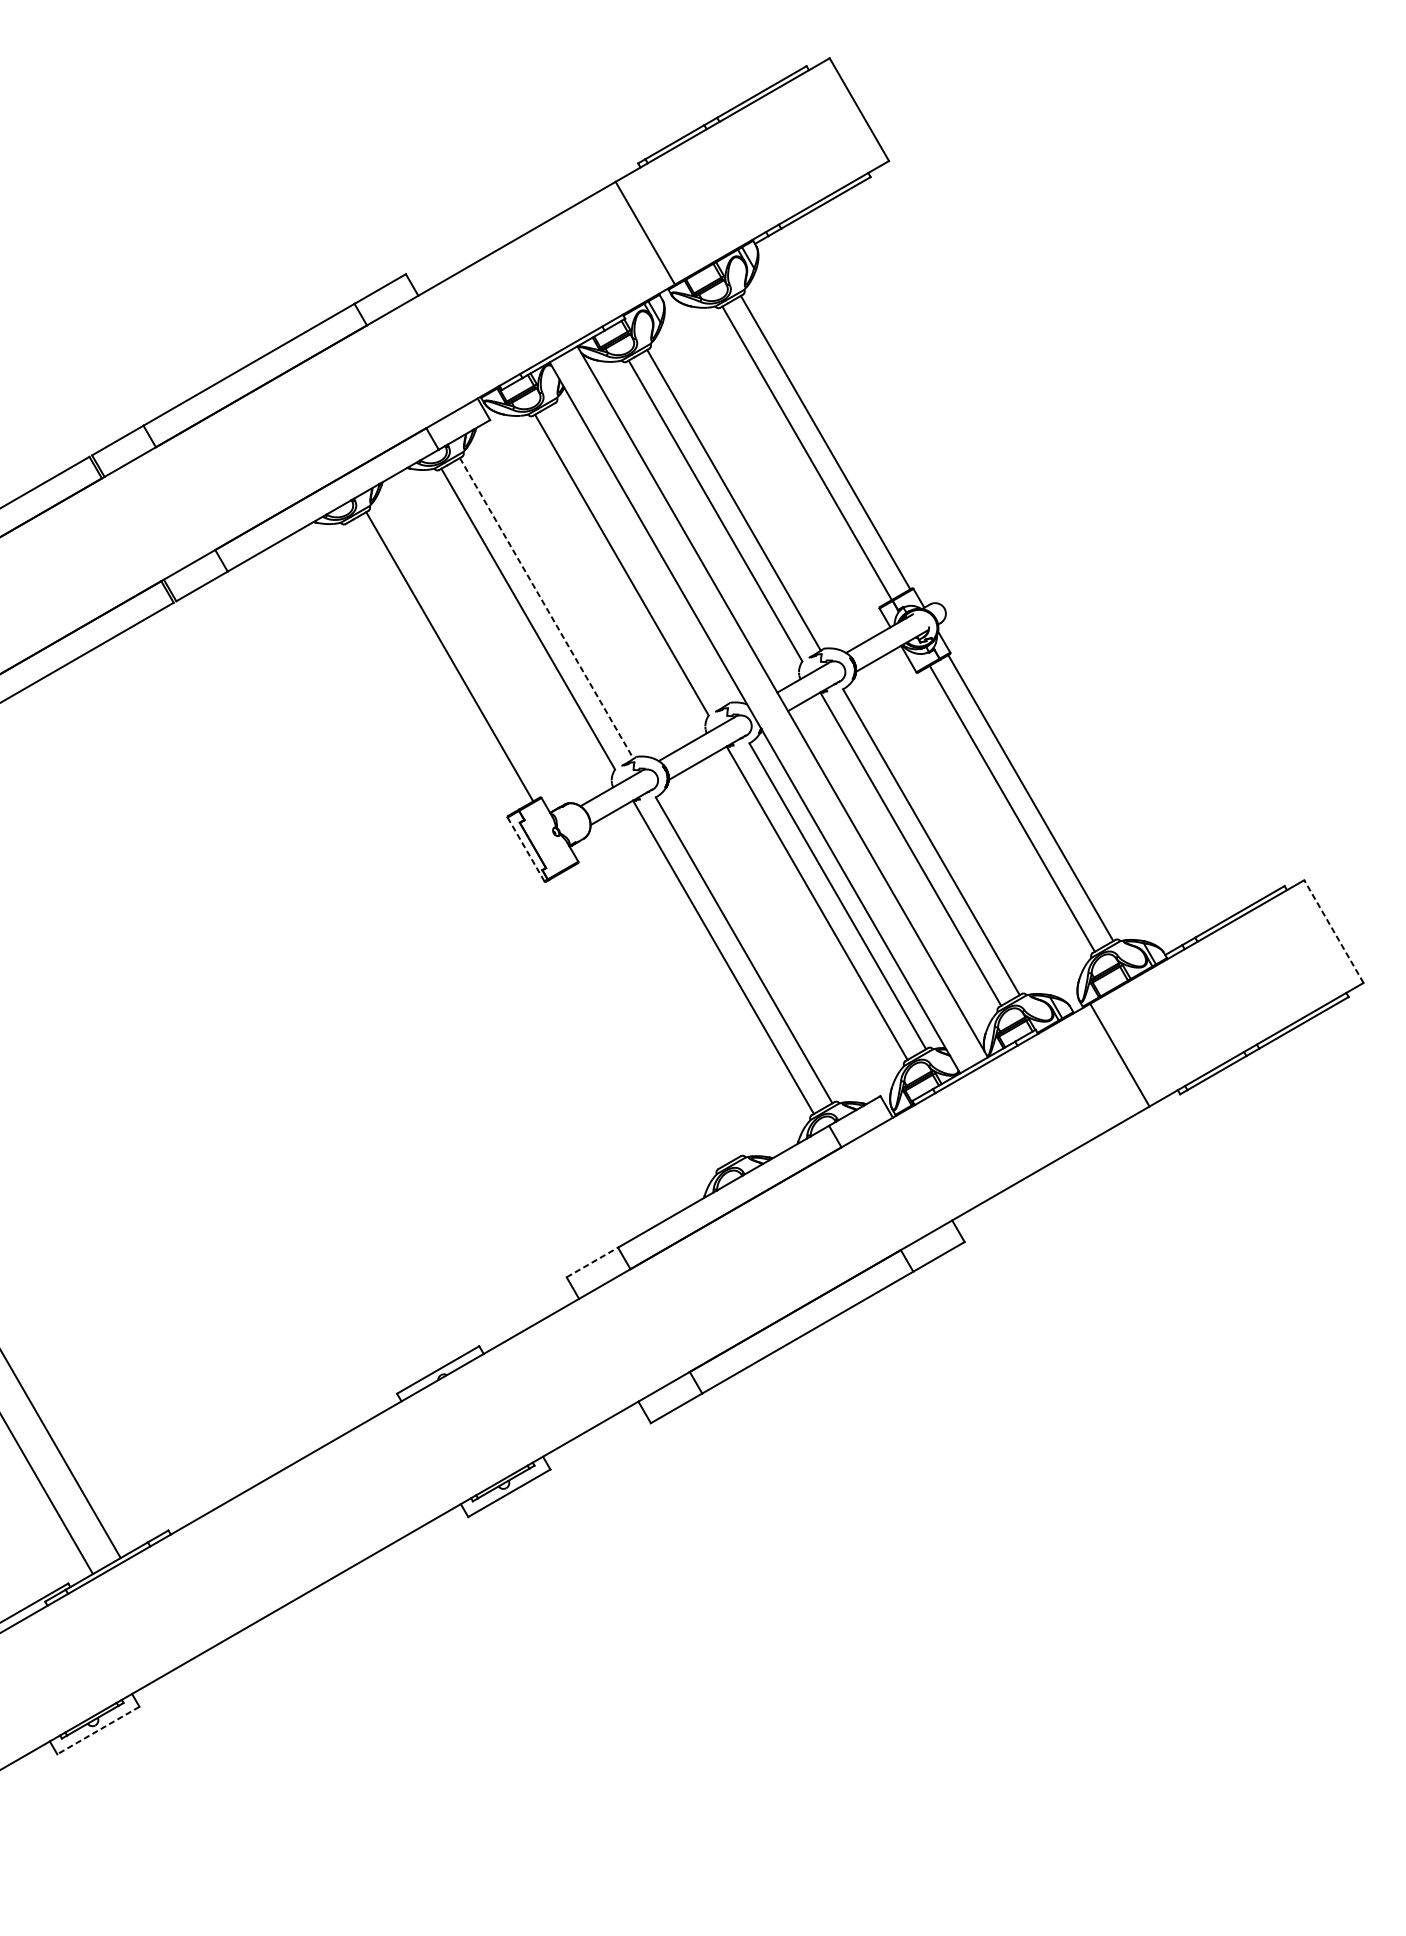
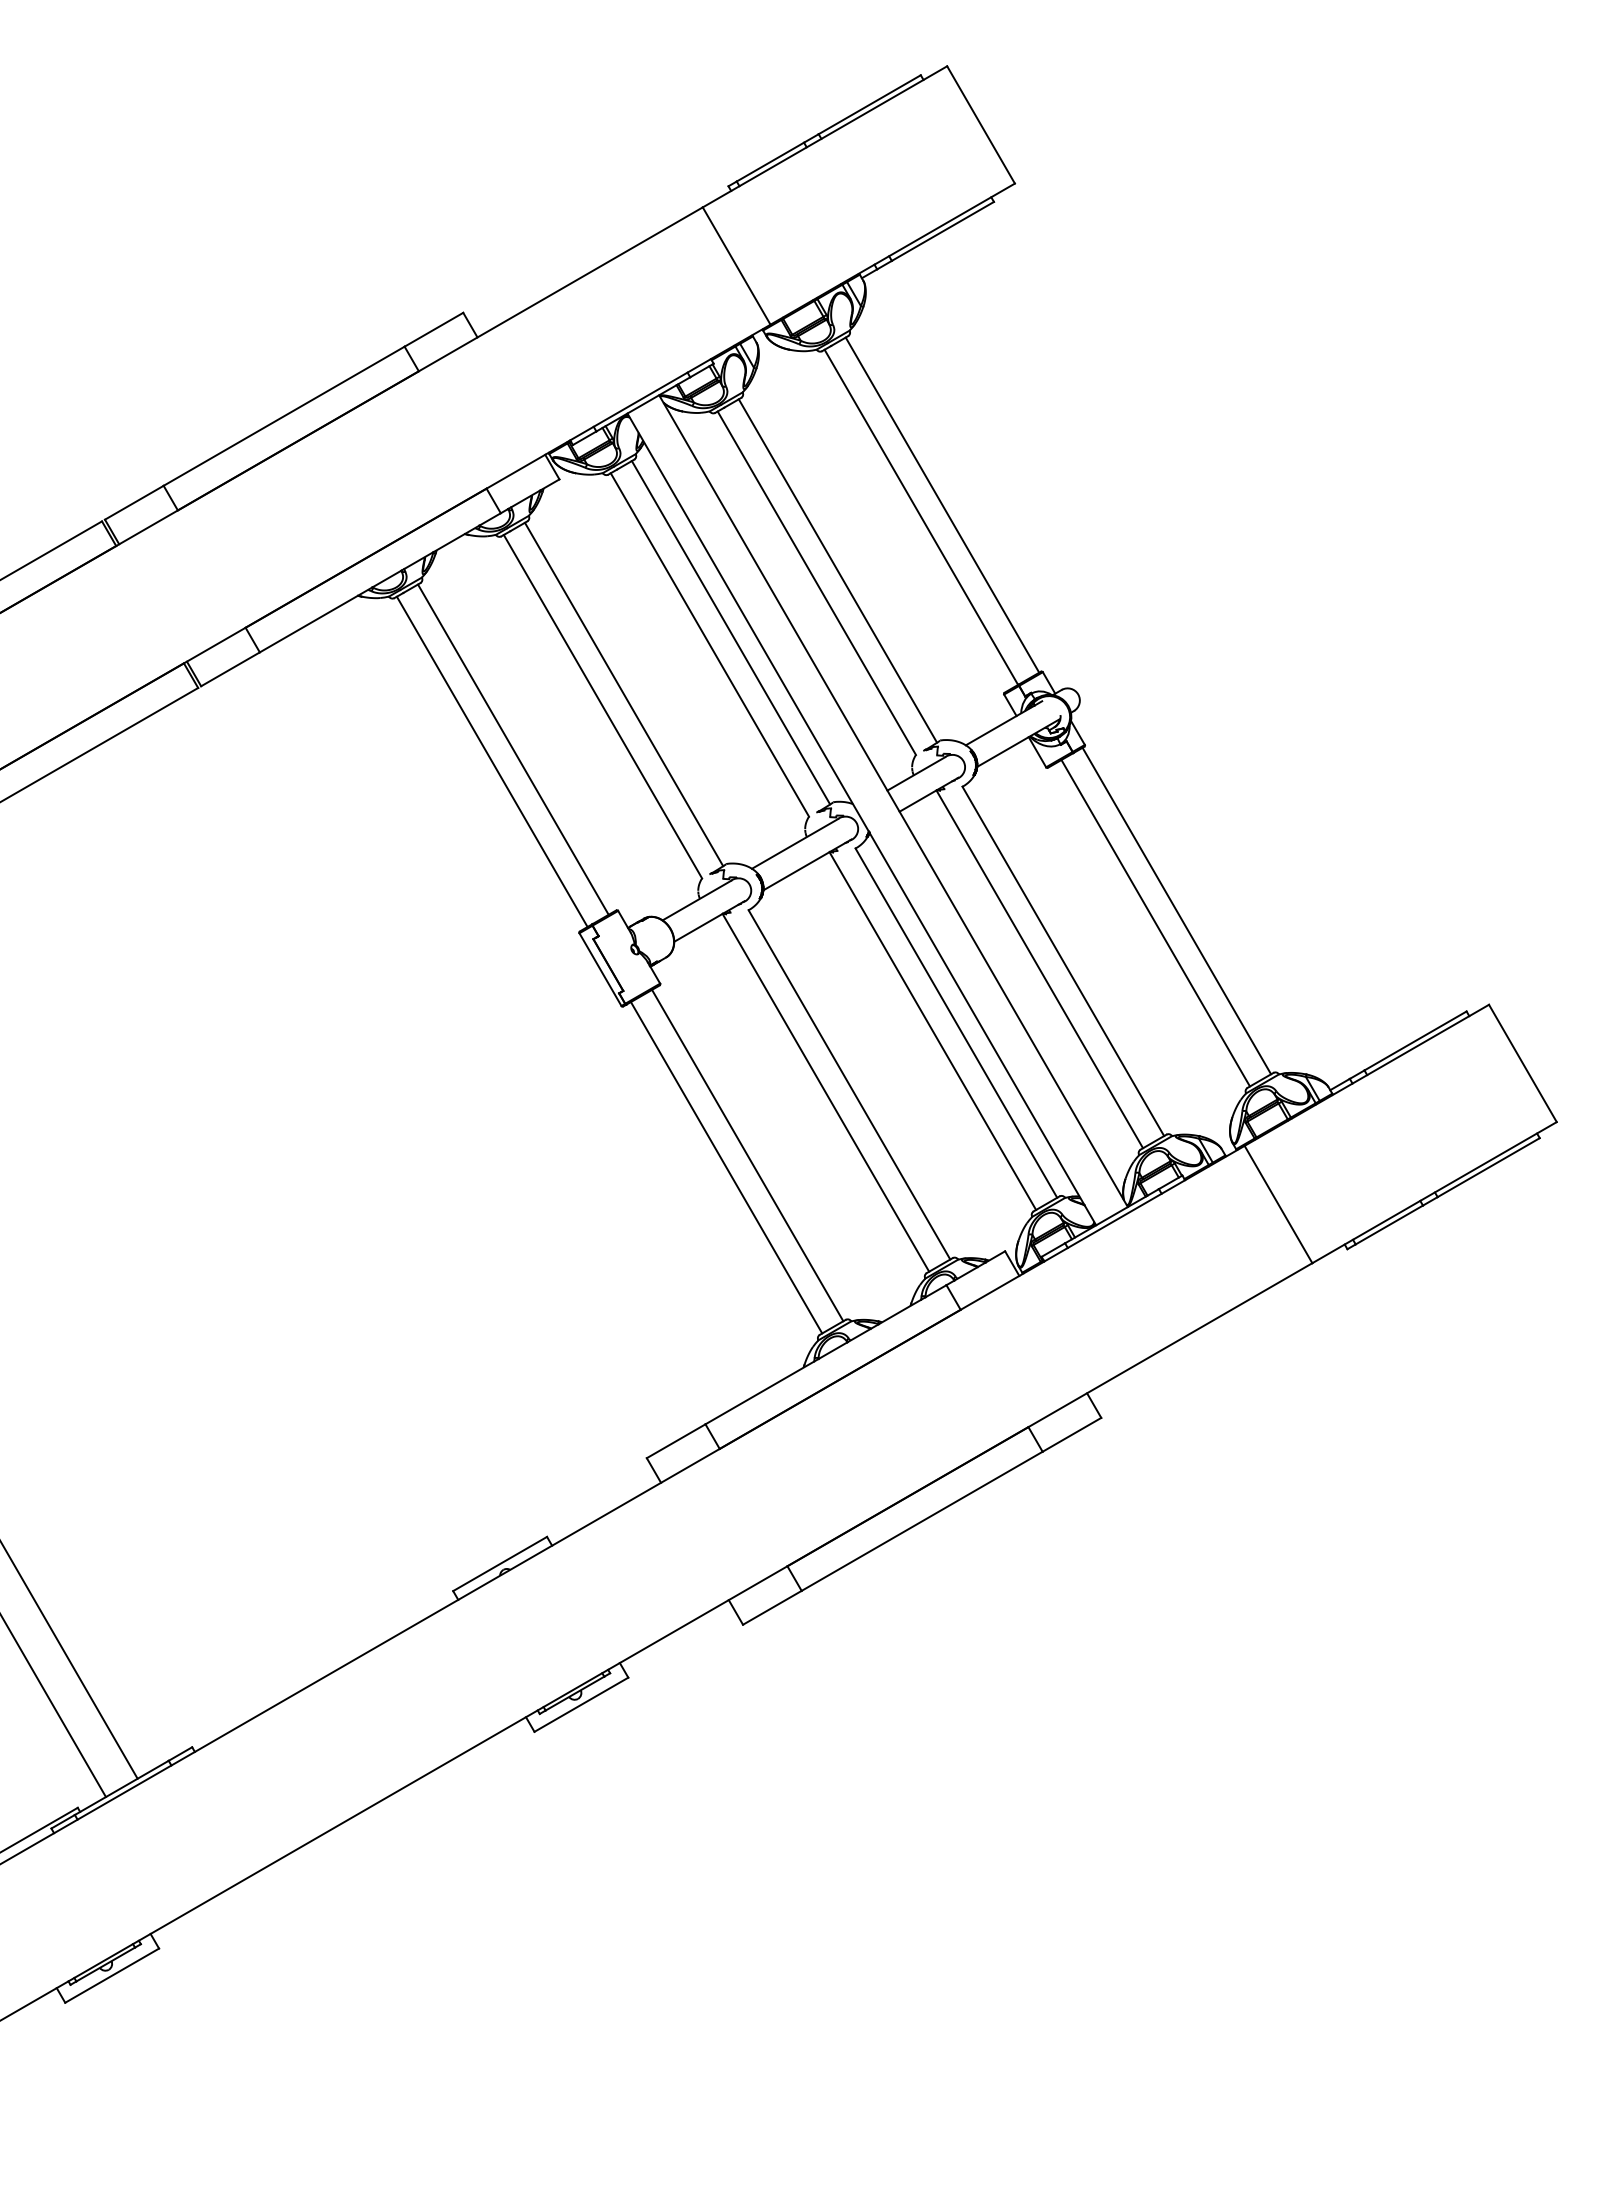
line: (639, 554) -> (730, 632), added
line: (547, 608) -> (624, 694), dashed -> solid
line: (430, 667) -> (491, 761), added
line: (526, 849) -> (600, 969), dashed -> solid
line: (1333, 931) -> (1522, 1063), dashed -> solid
line: (654, 1012) -> (747, 1155), added
line: (636, 1022) -> (726, 1167), added
line: (592, 1262) -> (676, 1441), dashed -> solid
line: (97, 1730) -> (111, 1975), dashed -> solid

